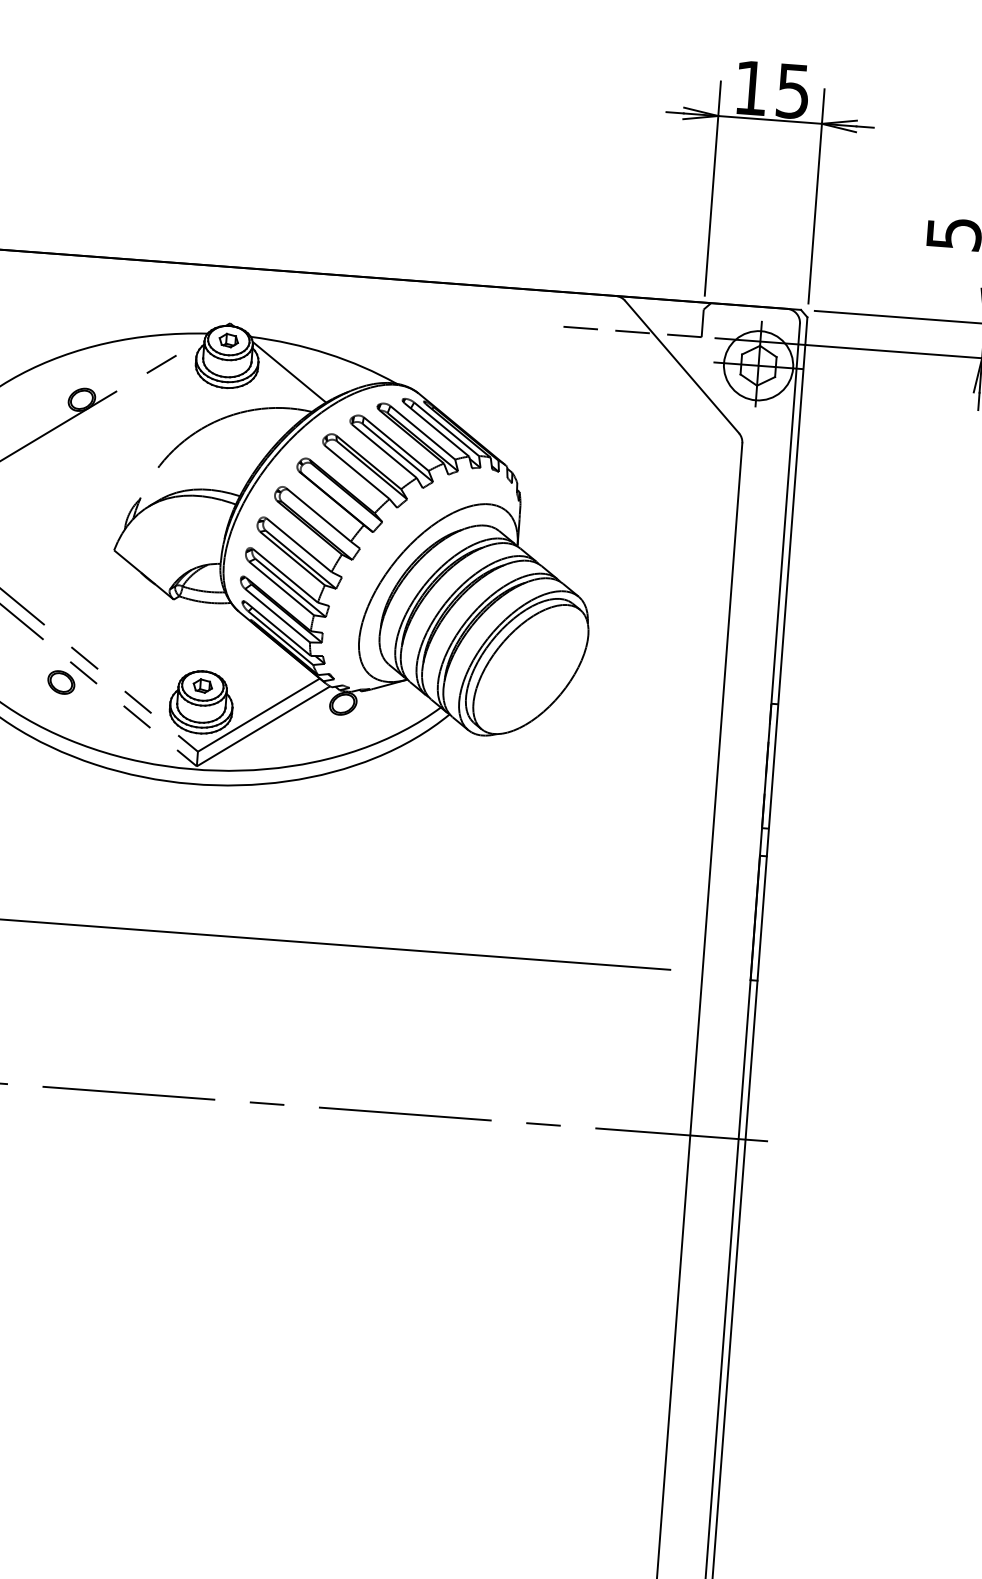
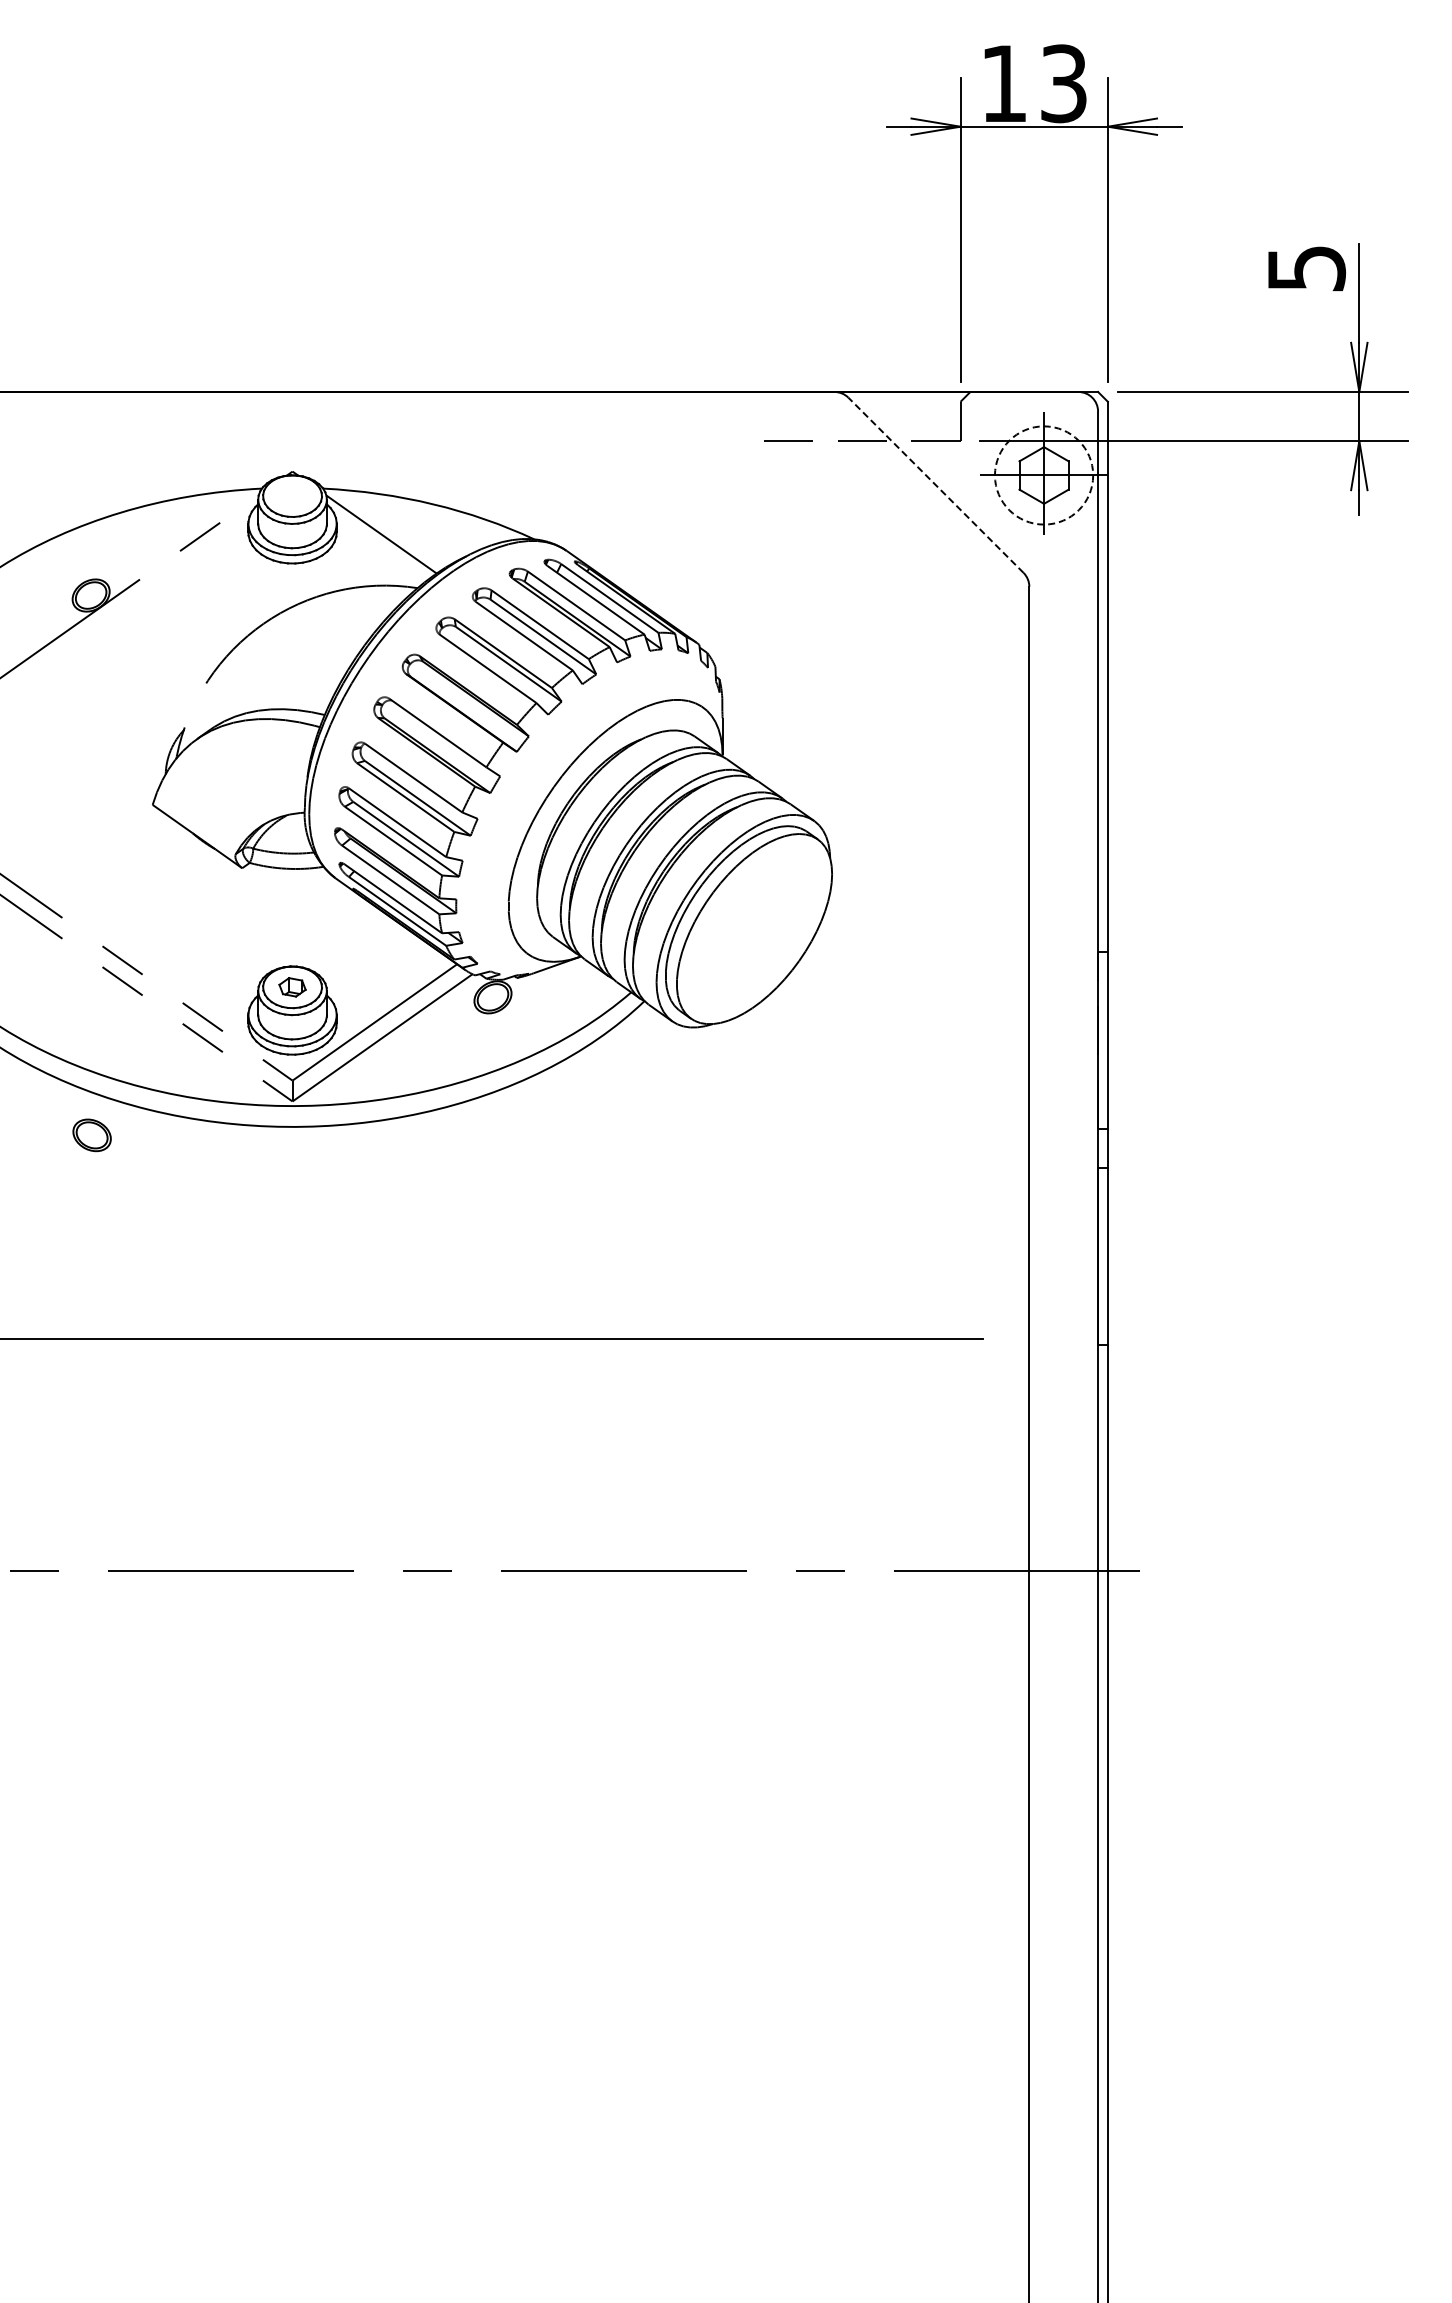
text: (792, 91) -> (1063, 83), 15 -> 13
part: (228, 340) -> (292, 495), removed
circle: (758, 365) -> (1043, 475), solid -> dashed
line: (682, 367) -> (936, 485), solid -> dashed
part: (60, 682) -> (91, 1135), moved

